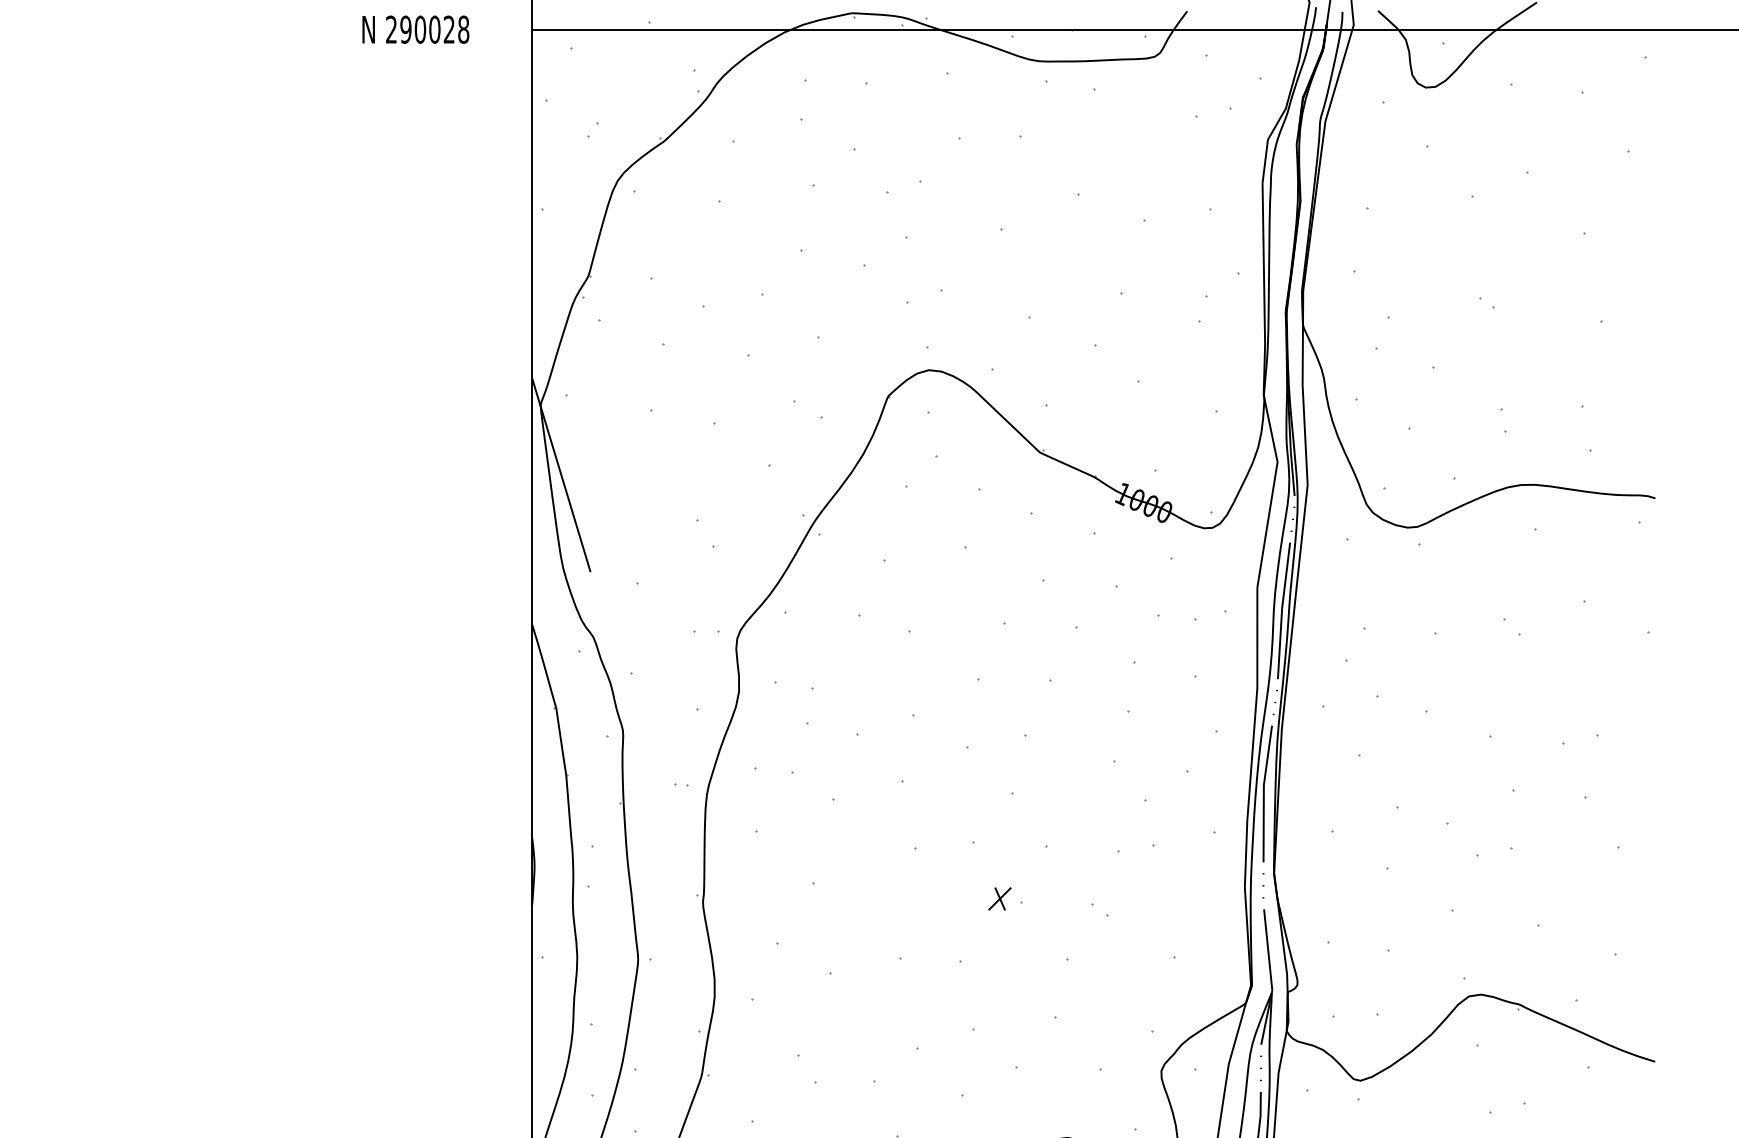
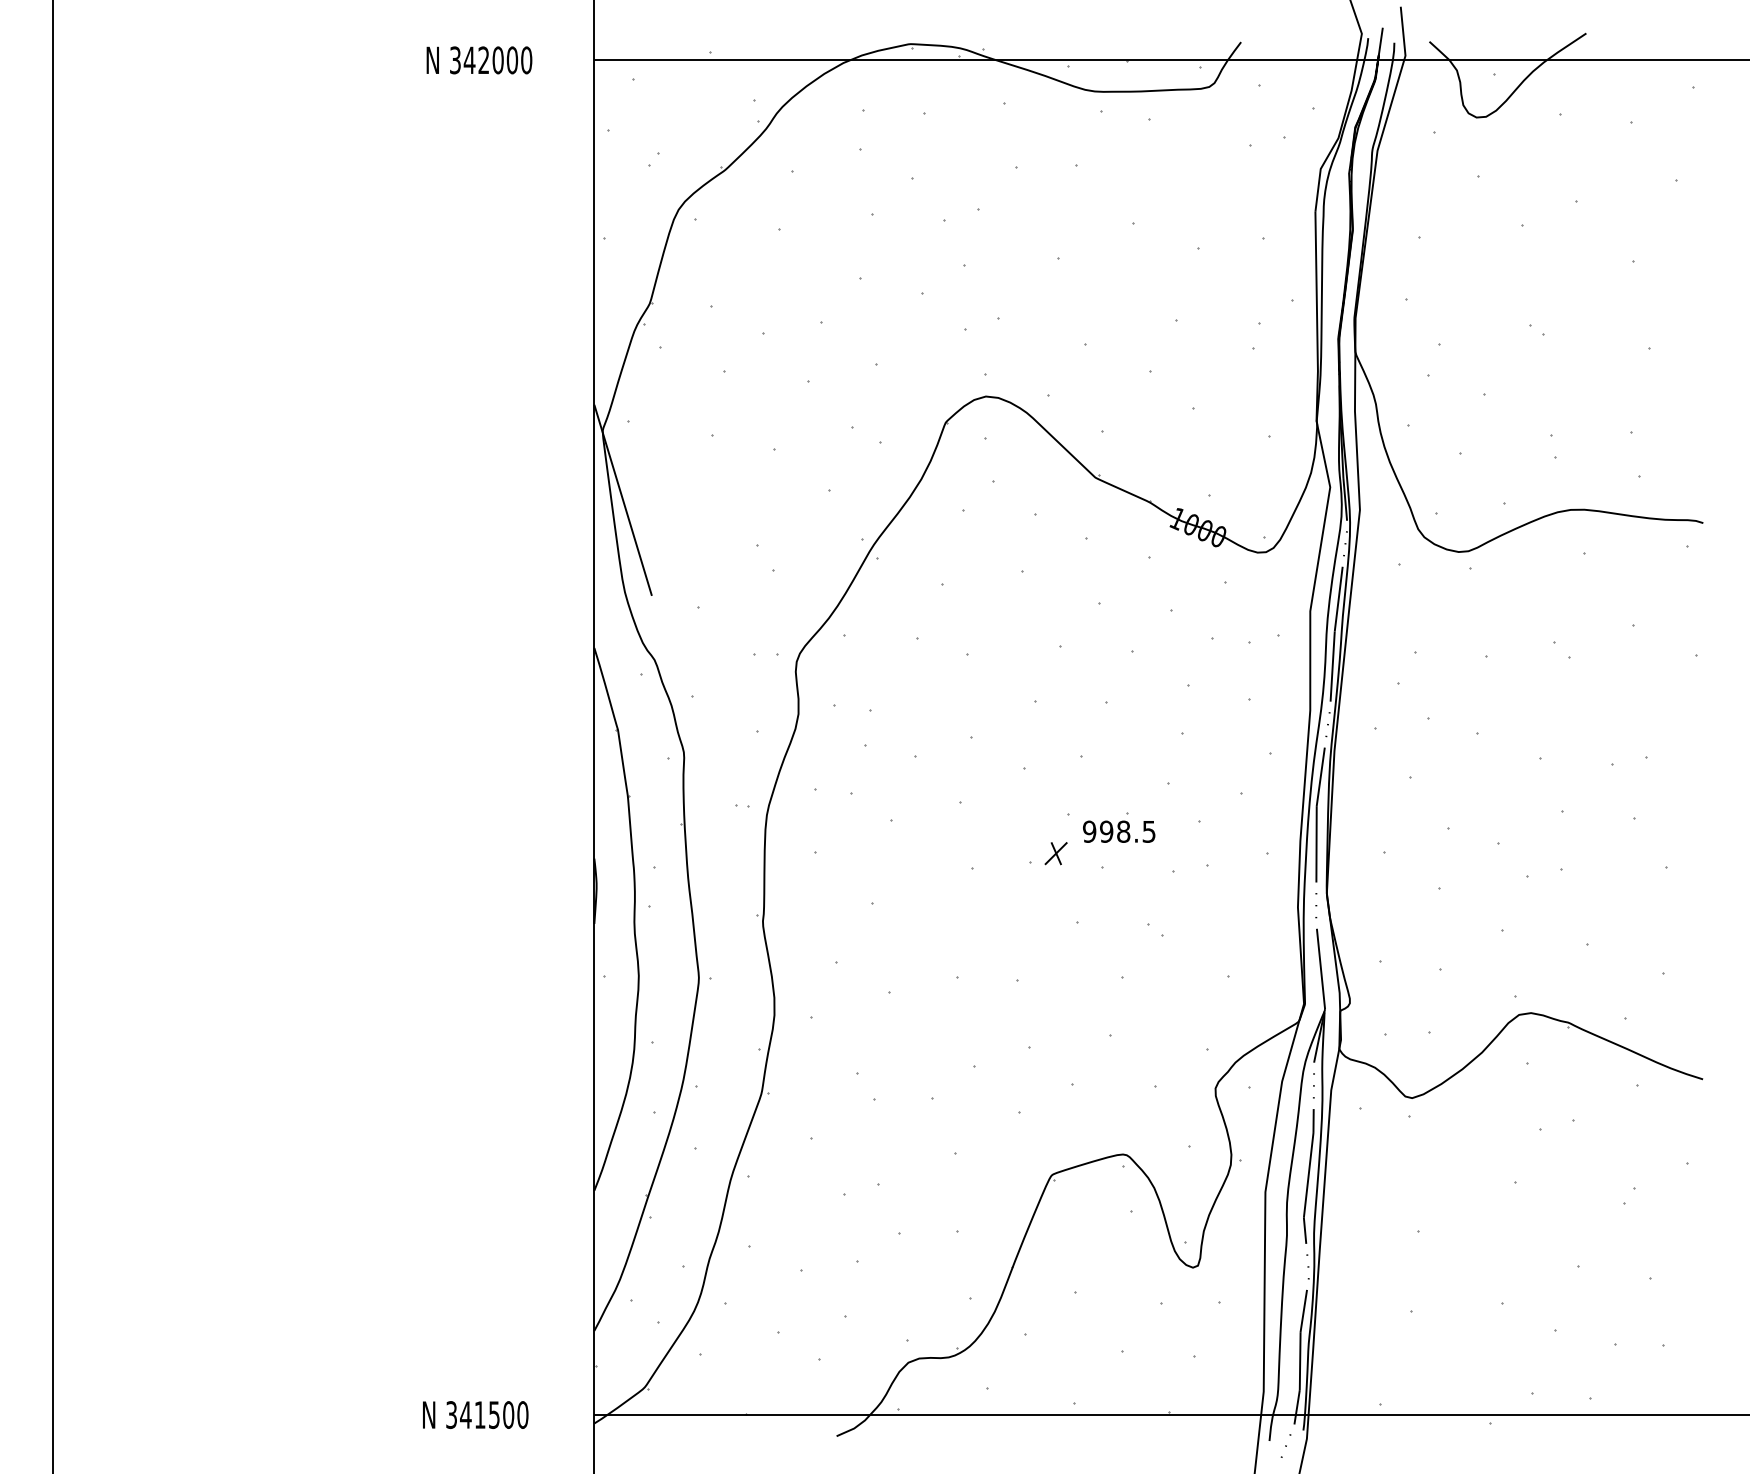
text: (428, 29) -> (491, 60), 290028 -> 342000
part: (1064, 806) -> (1119, 827), added
part: (999, 898) -> (1055, 853), moved

